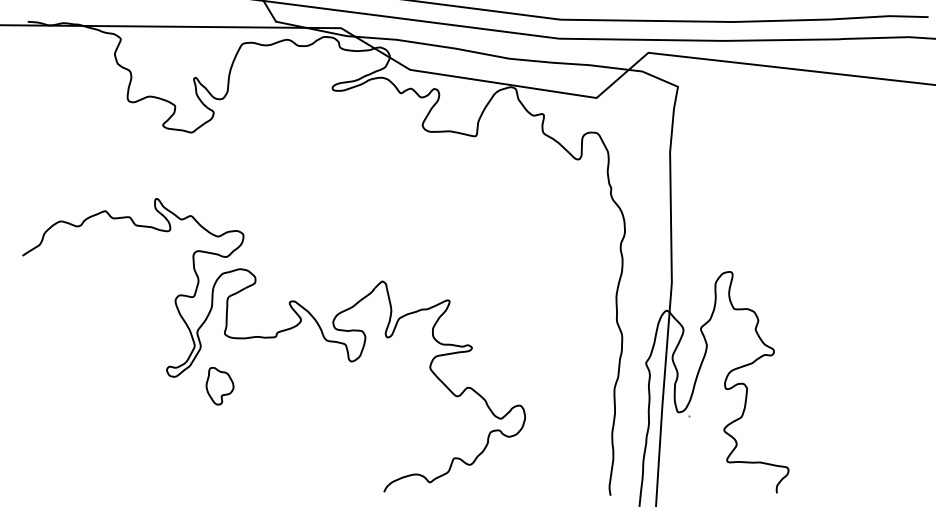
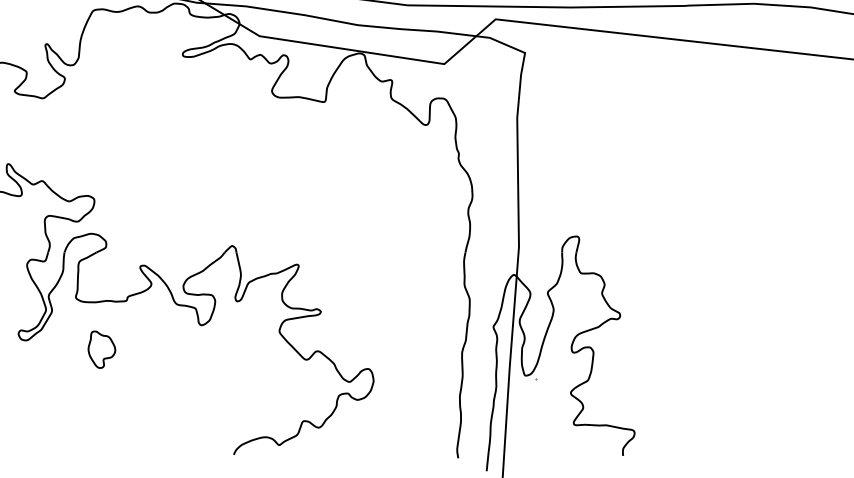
part: (219, 385) -> (101, 349), moved

